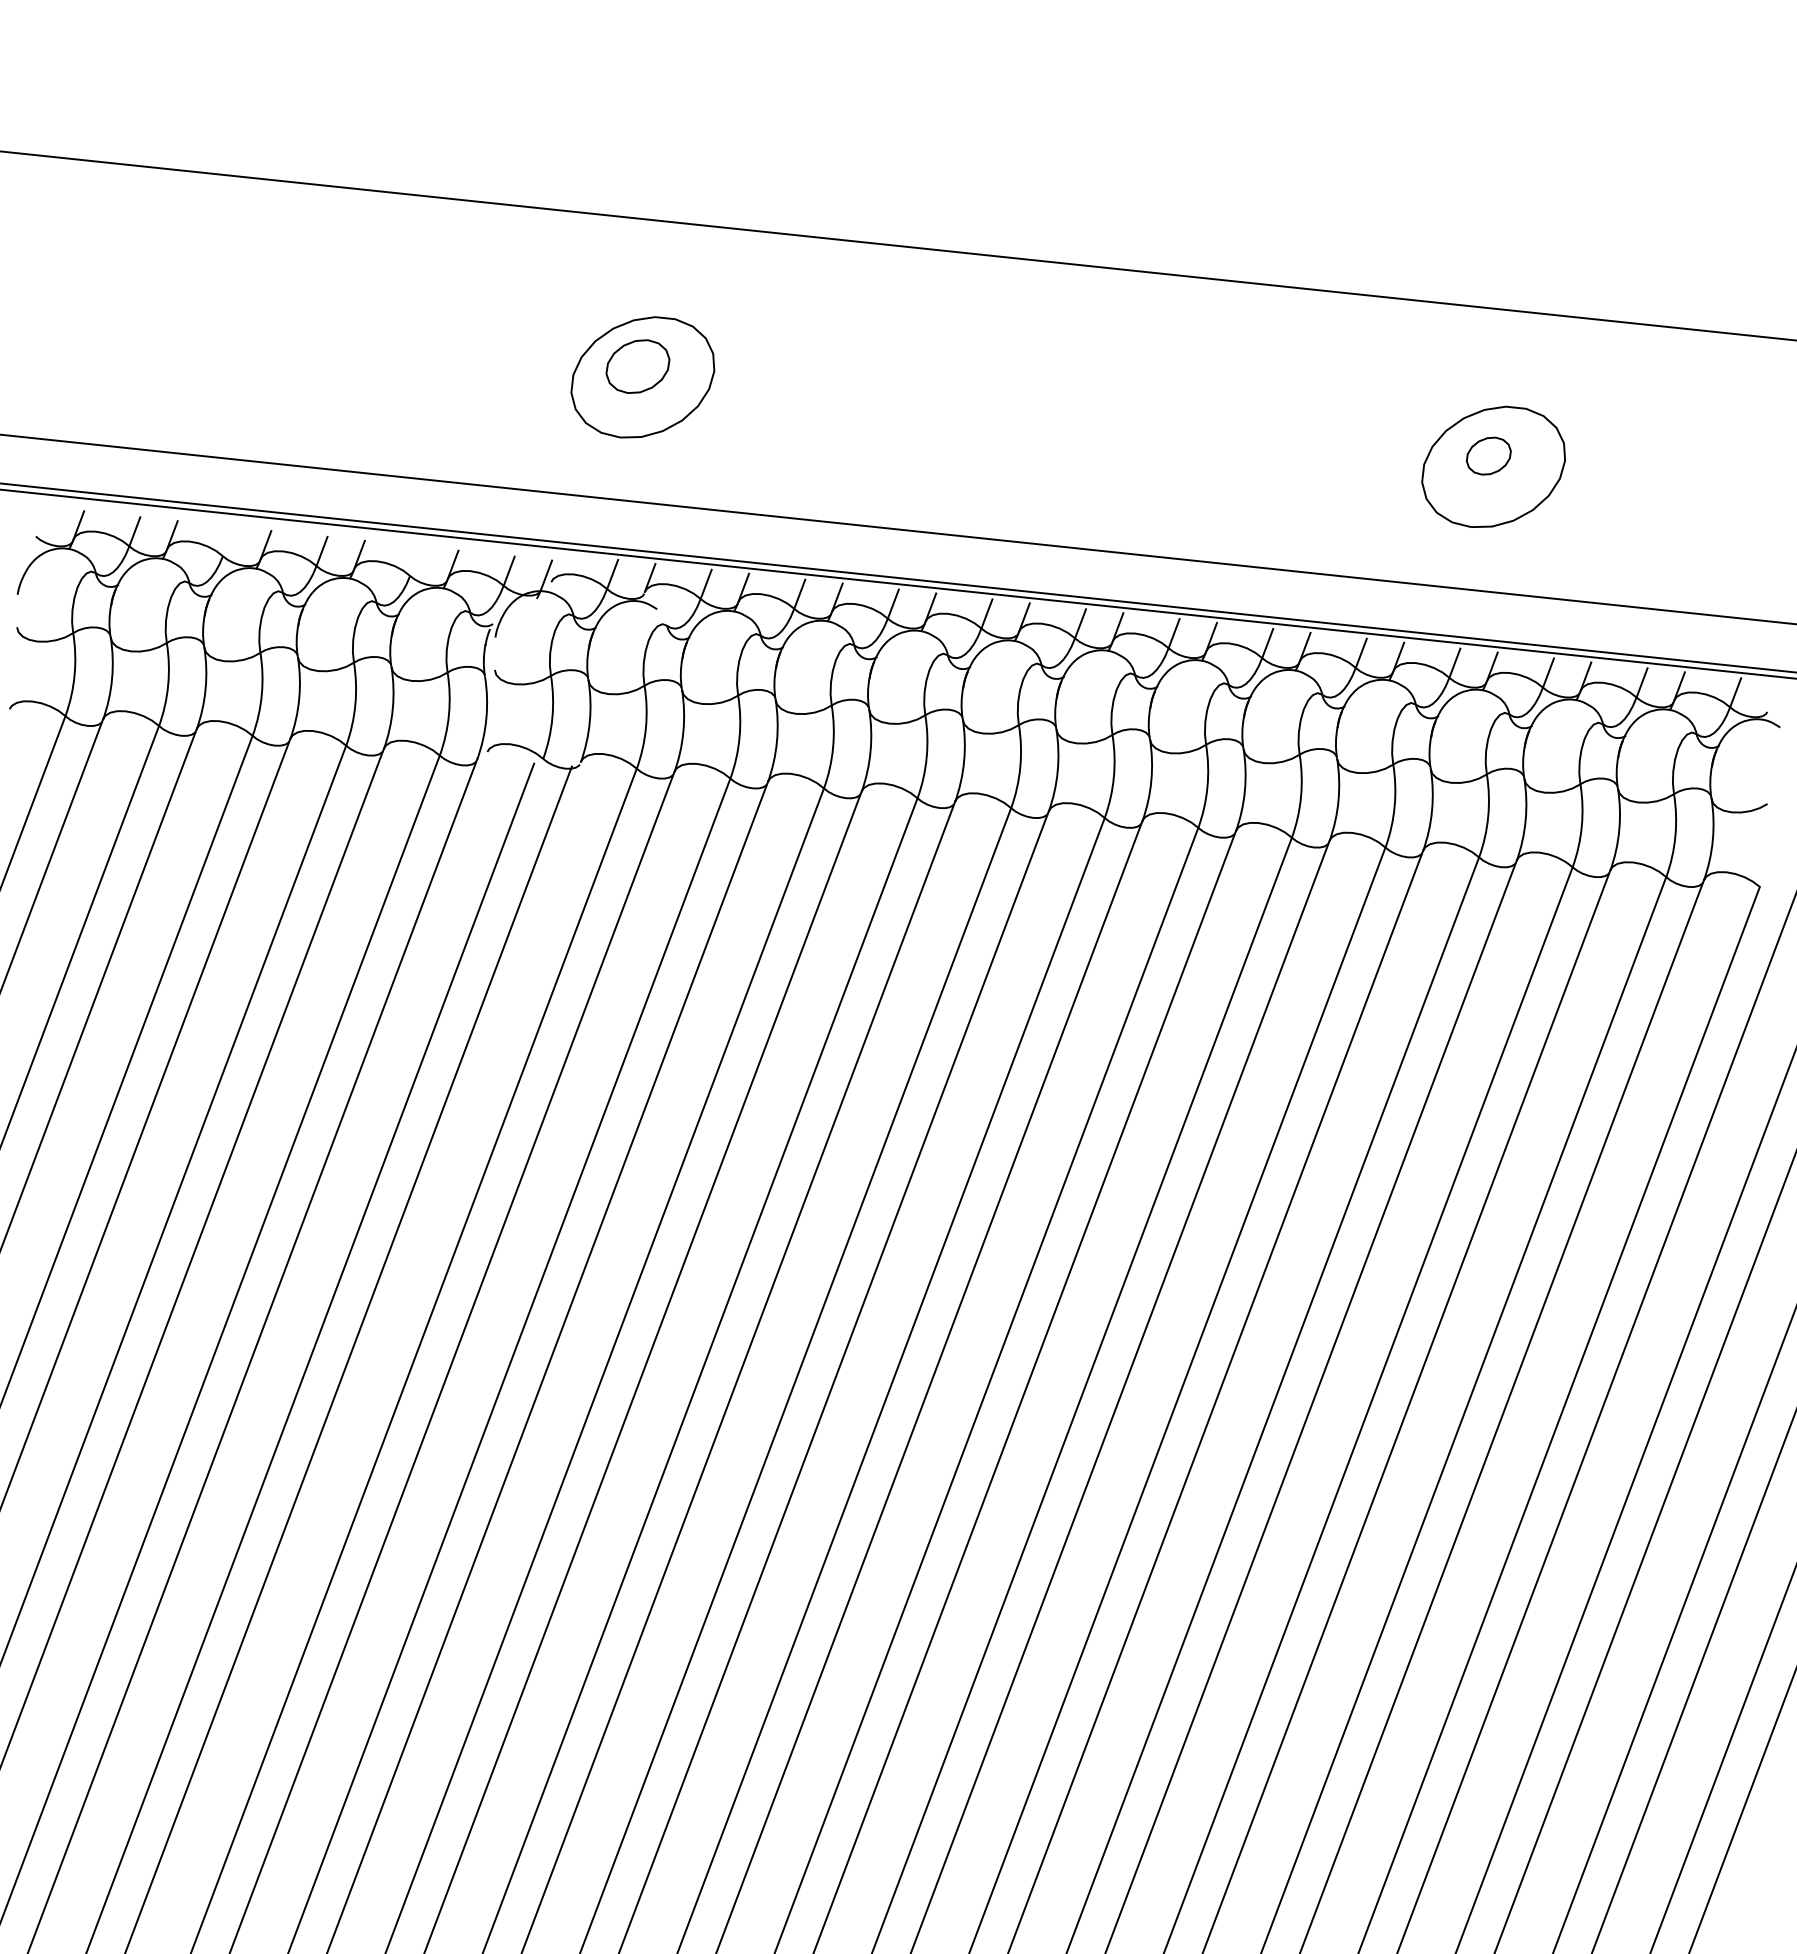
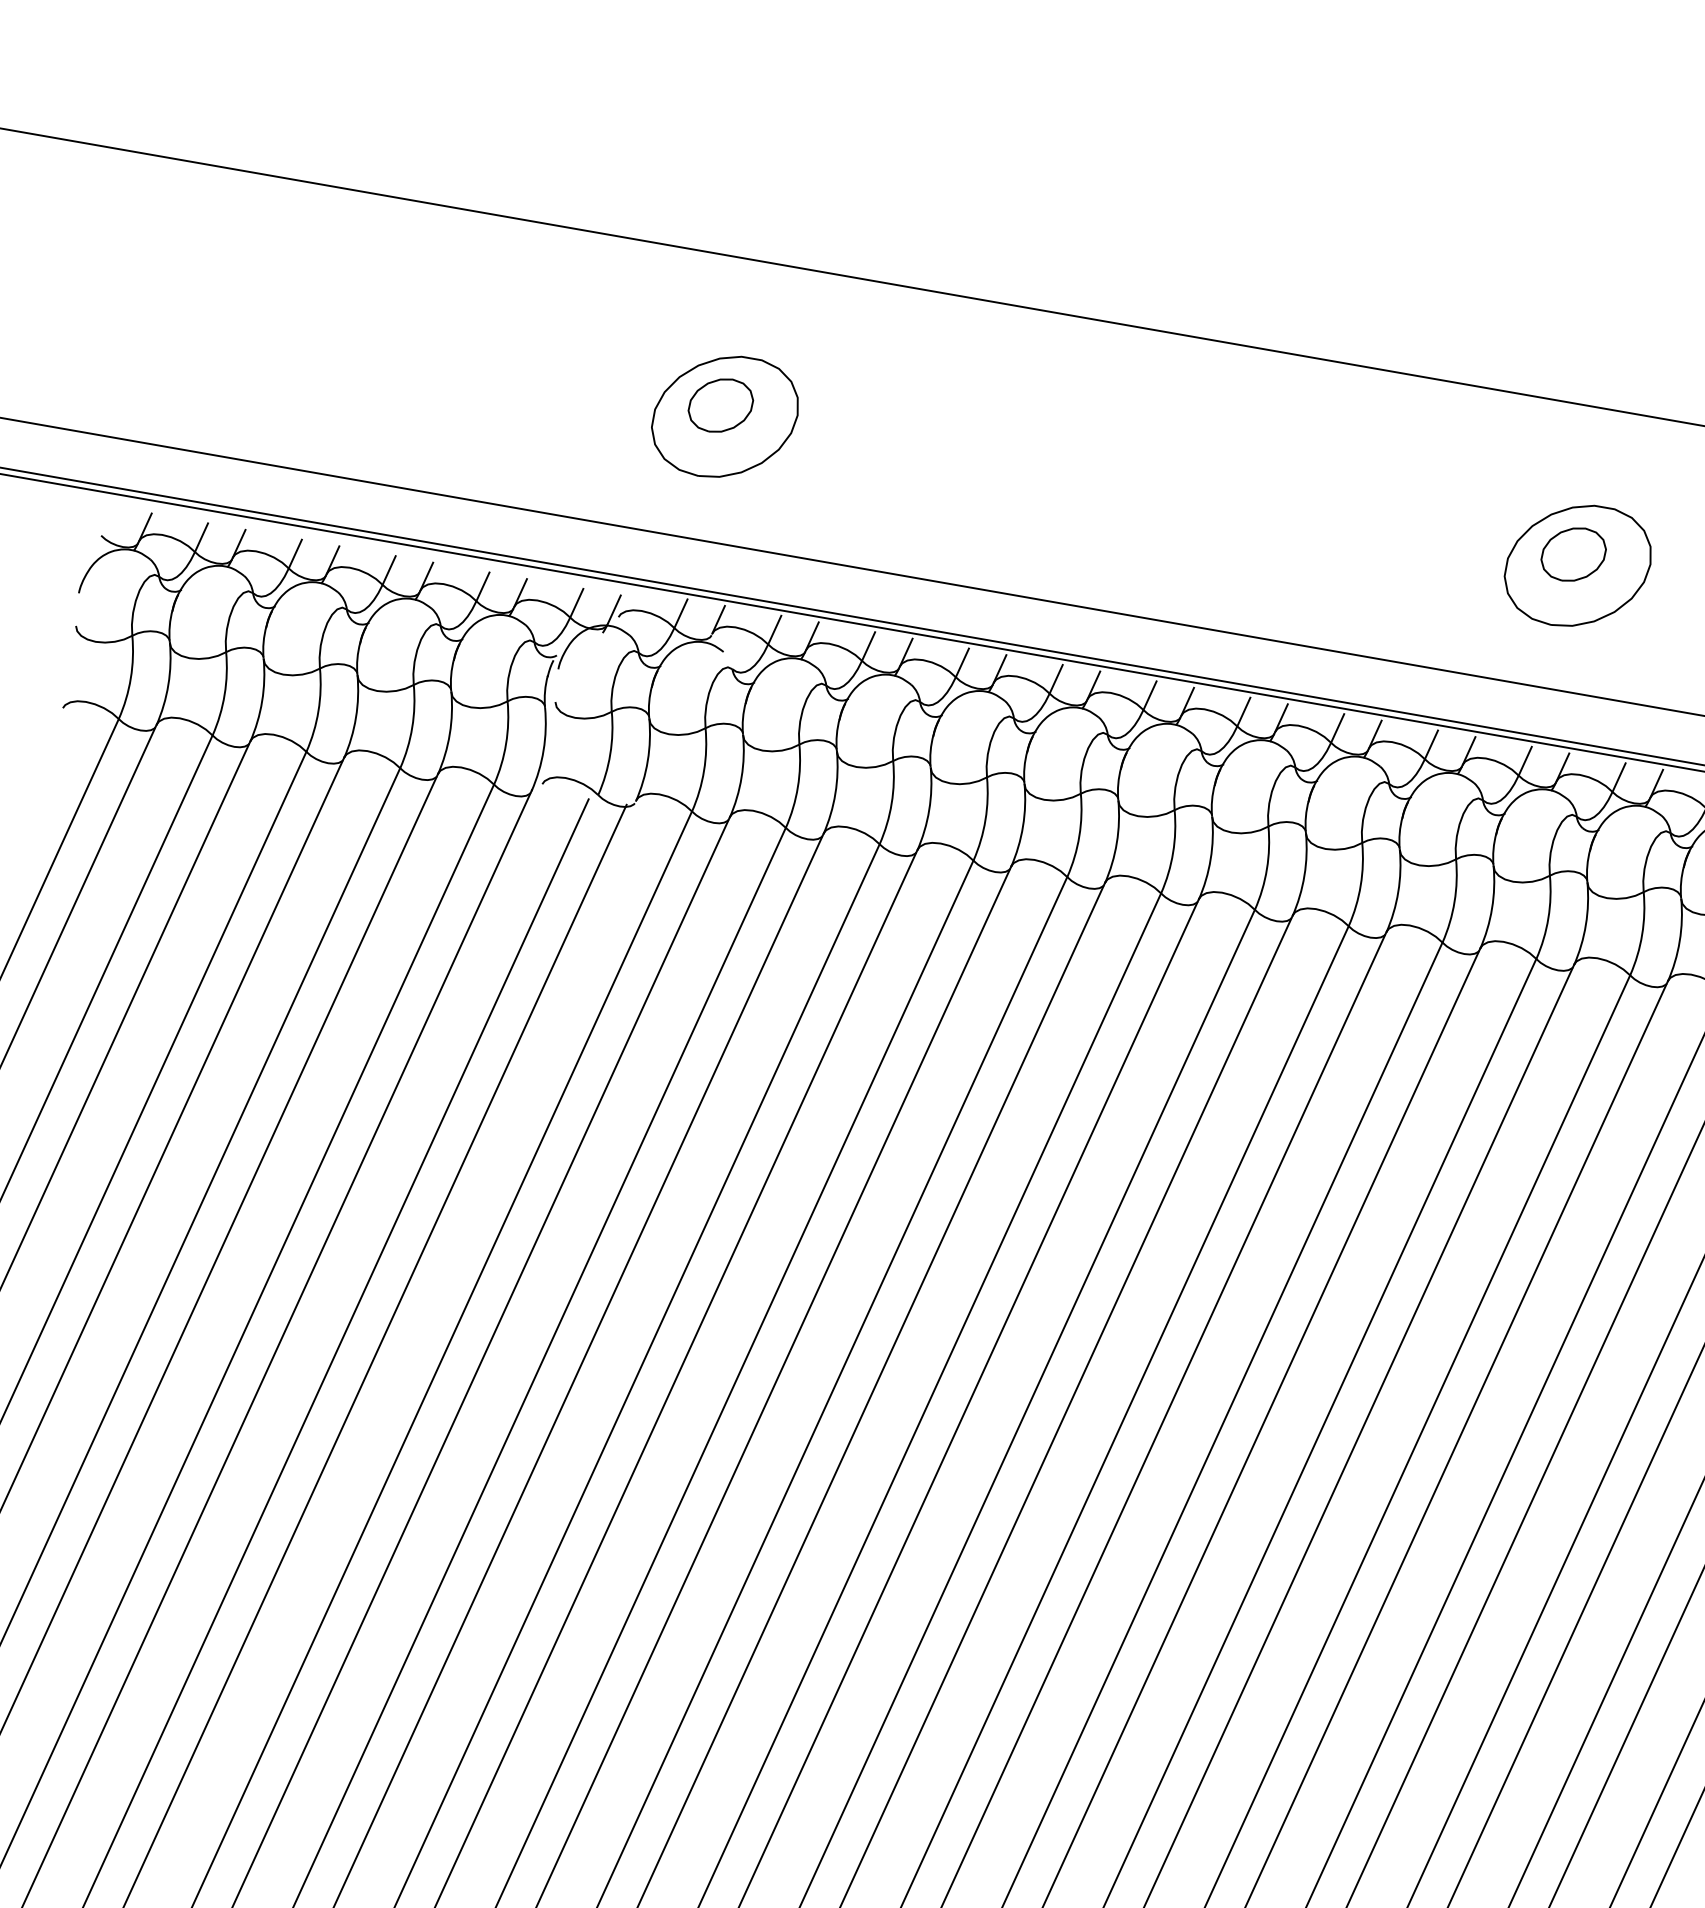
part: (1488, 455) -> (1573, 553), size x1.43
line: (227, 541) -> (294, 553), added
line: (415, 560) -> (482, 586), added

